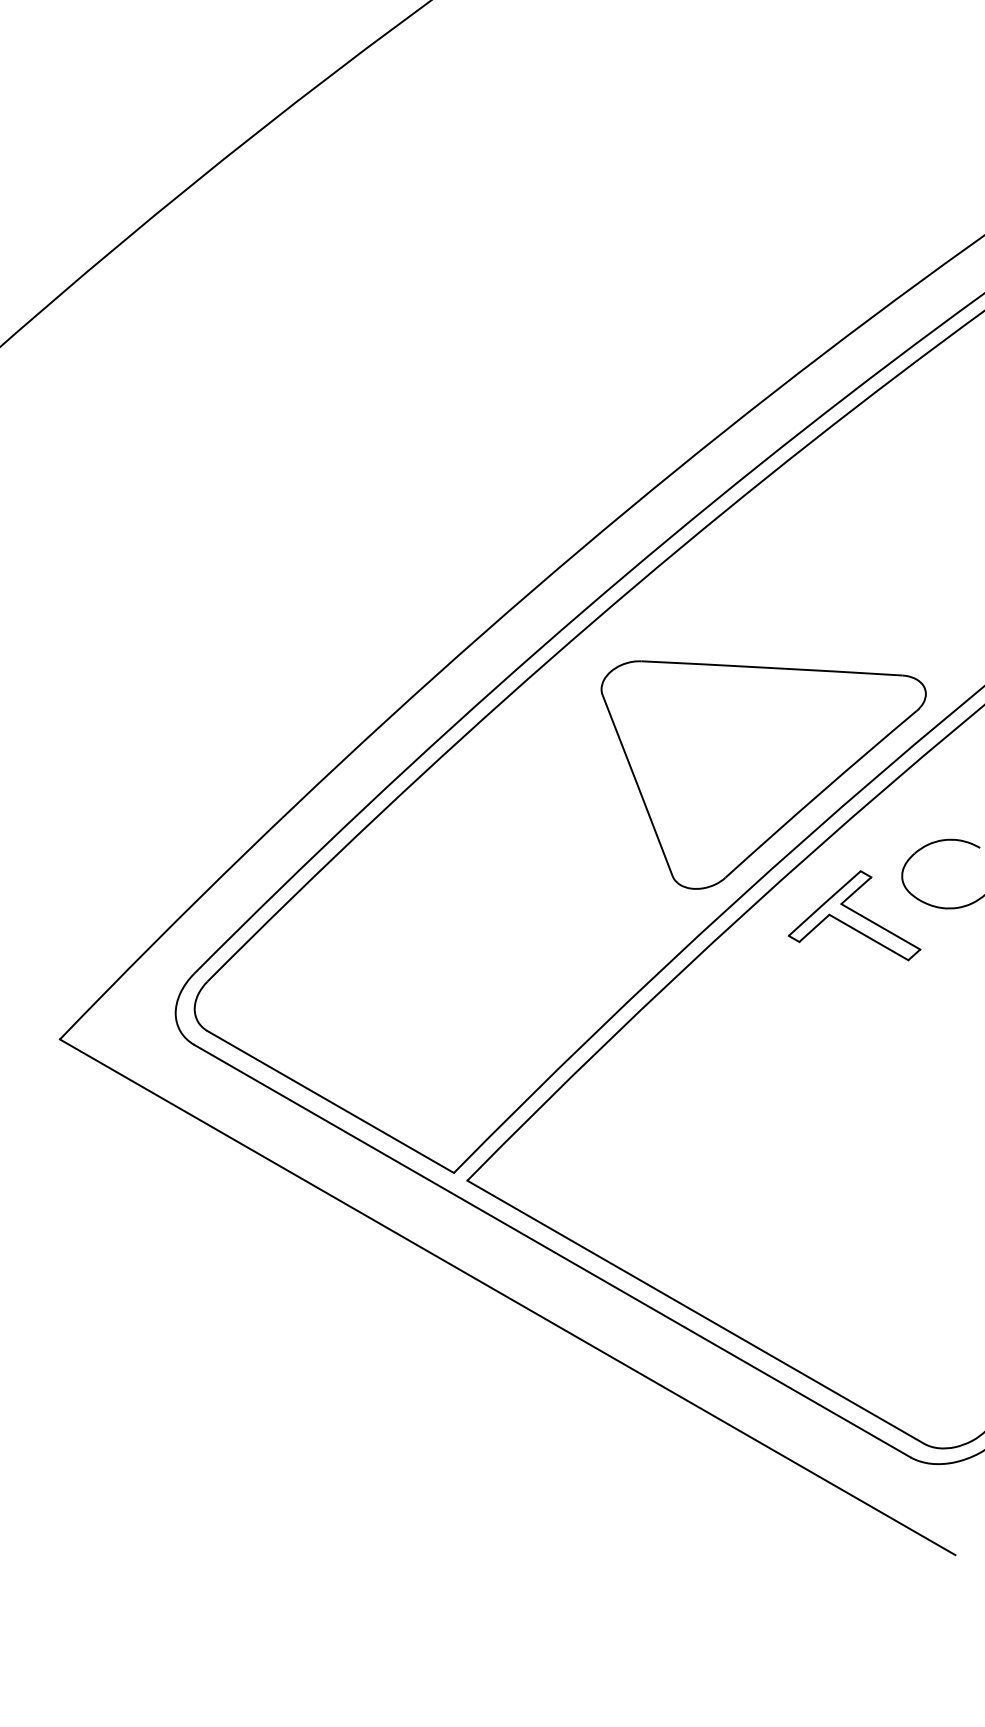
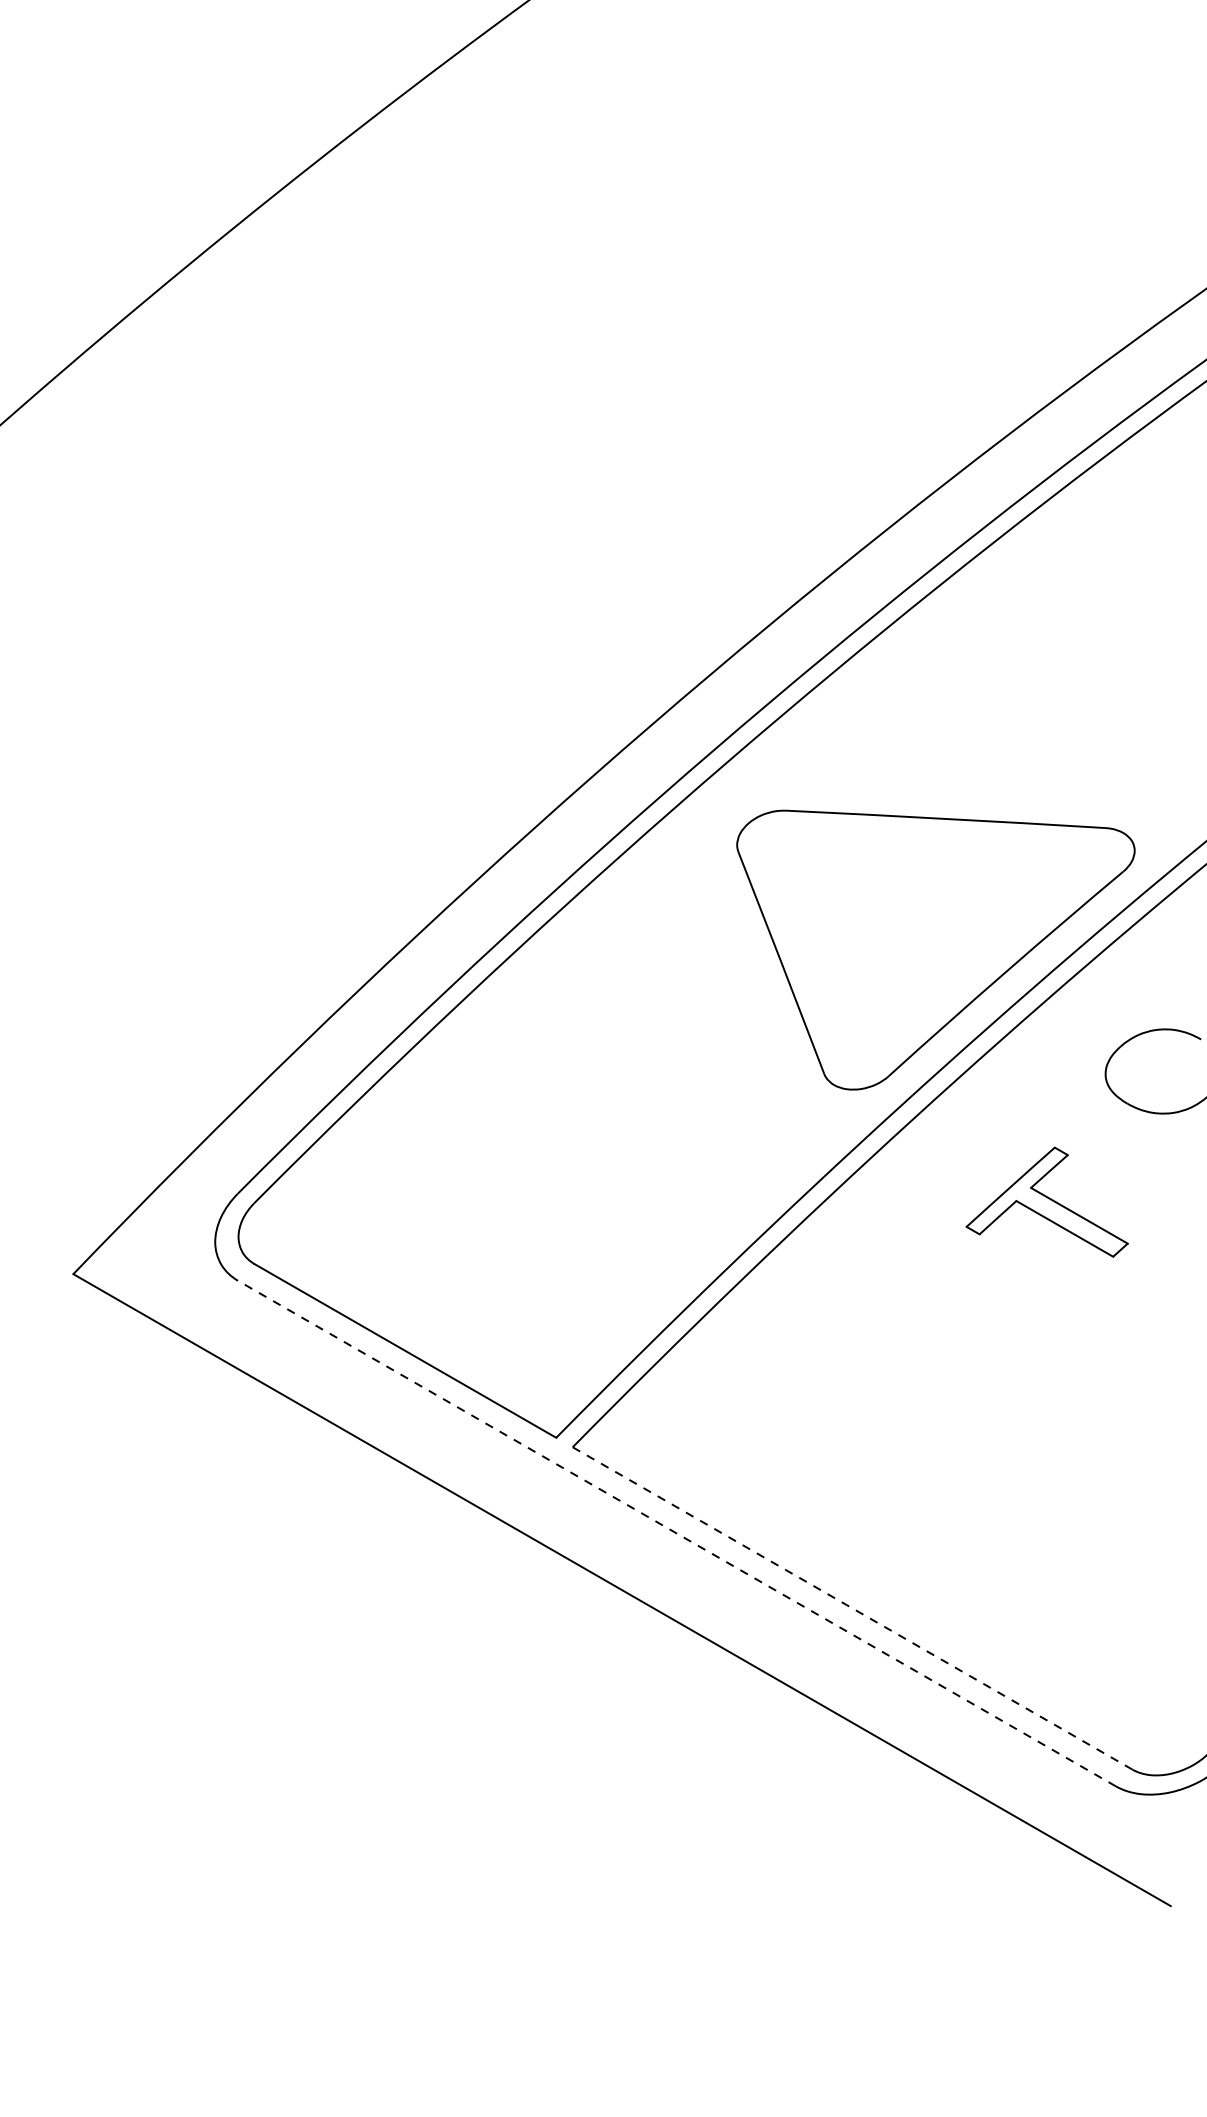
part: (854, 915) -> (1047, 1201), moved
line: (552, 1250) -> (677, 1532), solid -> dashed
line: (695, 1312) -> (852, 1608), solid -> dashed

